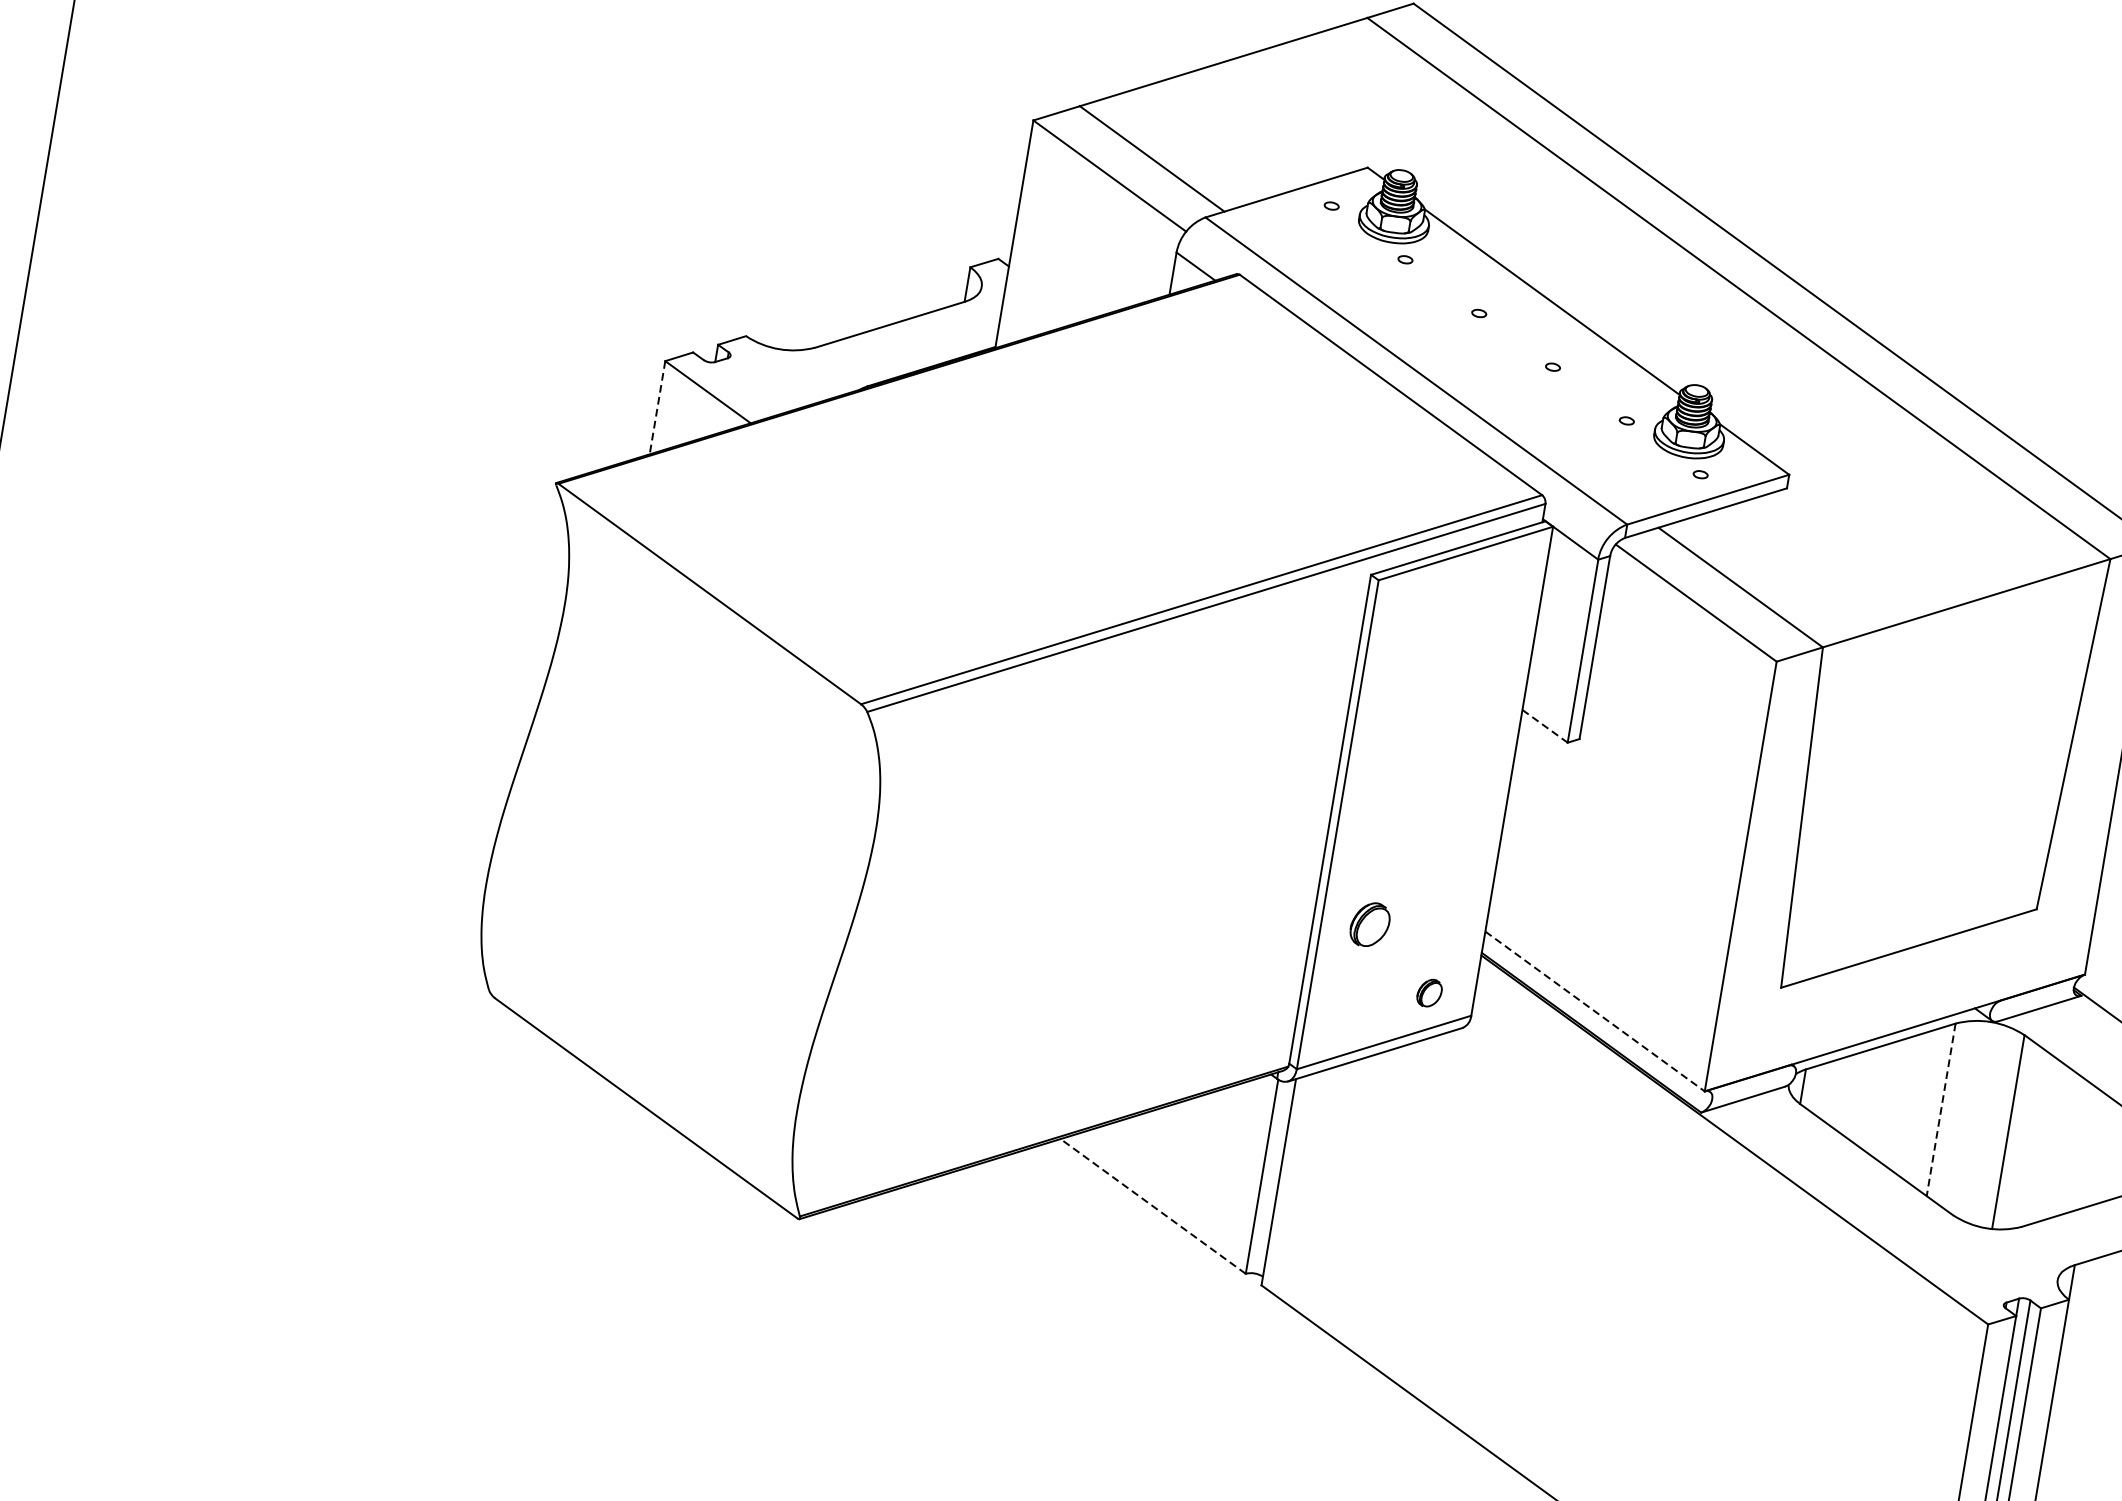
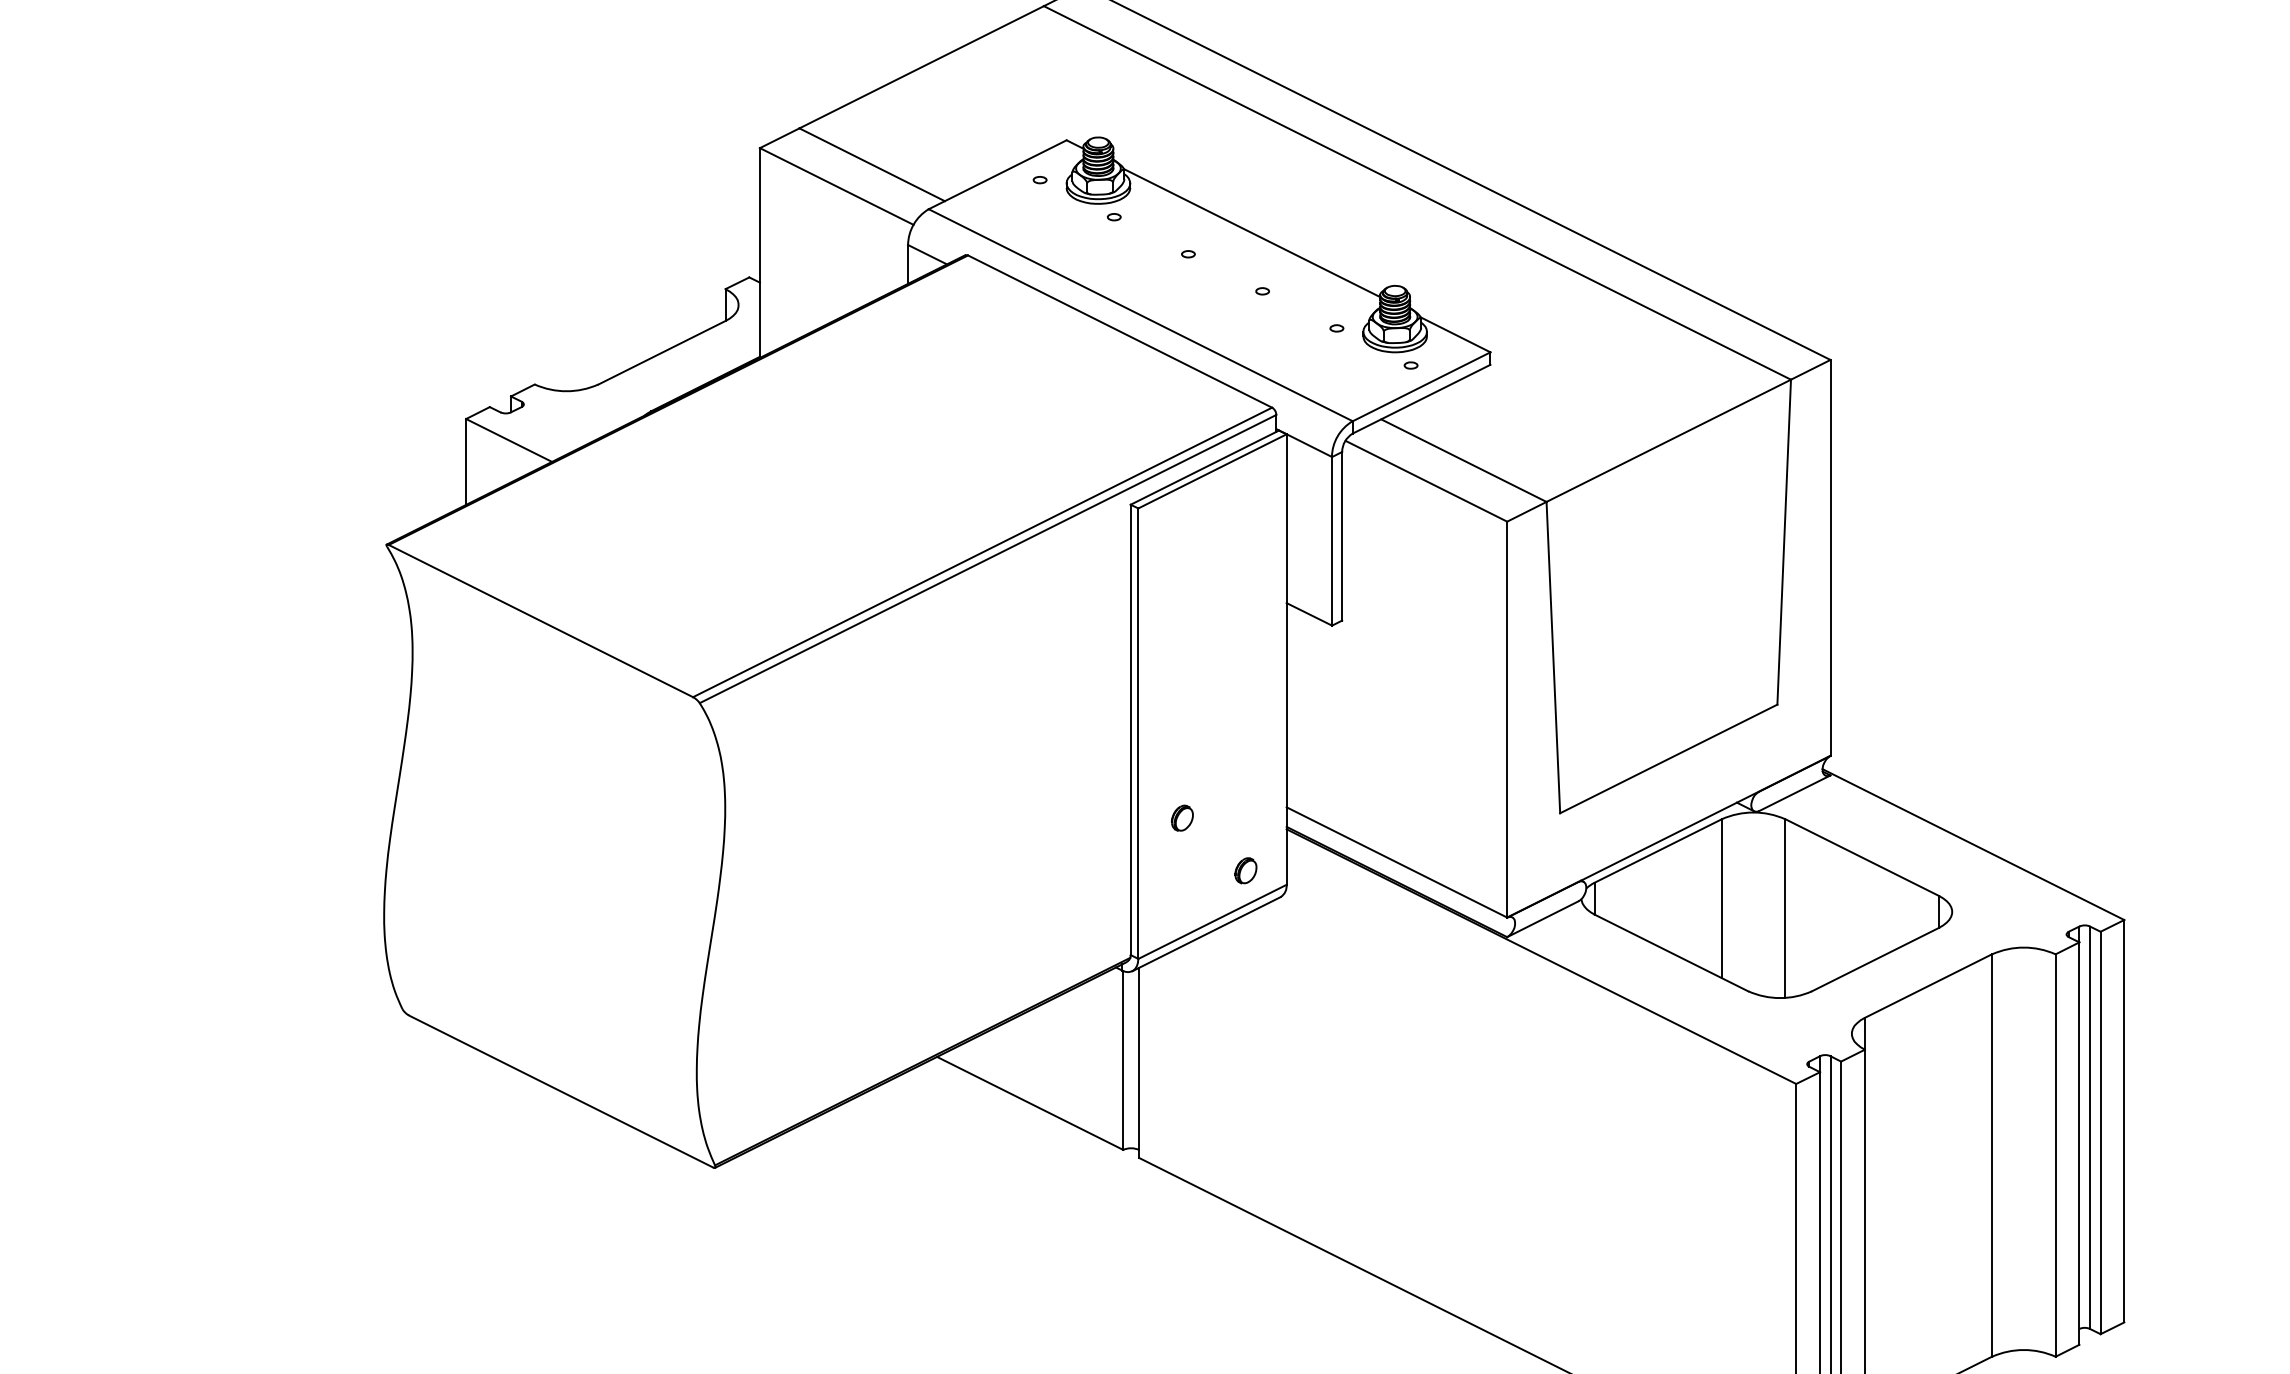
line: (657, 407) -> (466, 461), dashed -> solid
line: (1545, 726) -> (1309, 614), dashed -> solid
part: (1370, 923) -> (1182, 817), size x0.62
line: (1595, 1011) -> (1397, 862), dashed -> solid
line: (1940, 1110) -> (1721, 899), dashed -> solid
line: (1152, 1206) -> (1029, 1103), dashed -> solid

